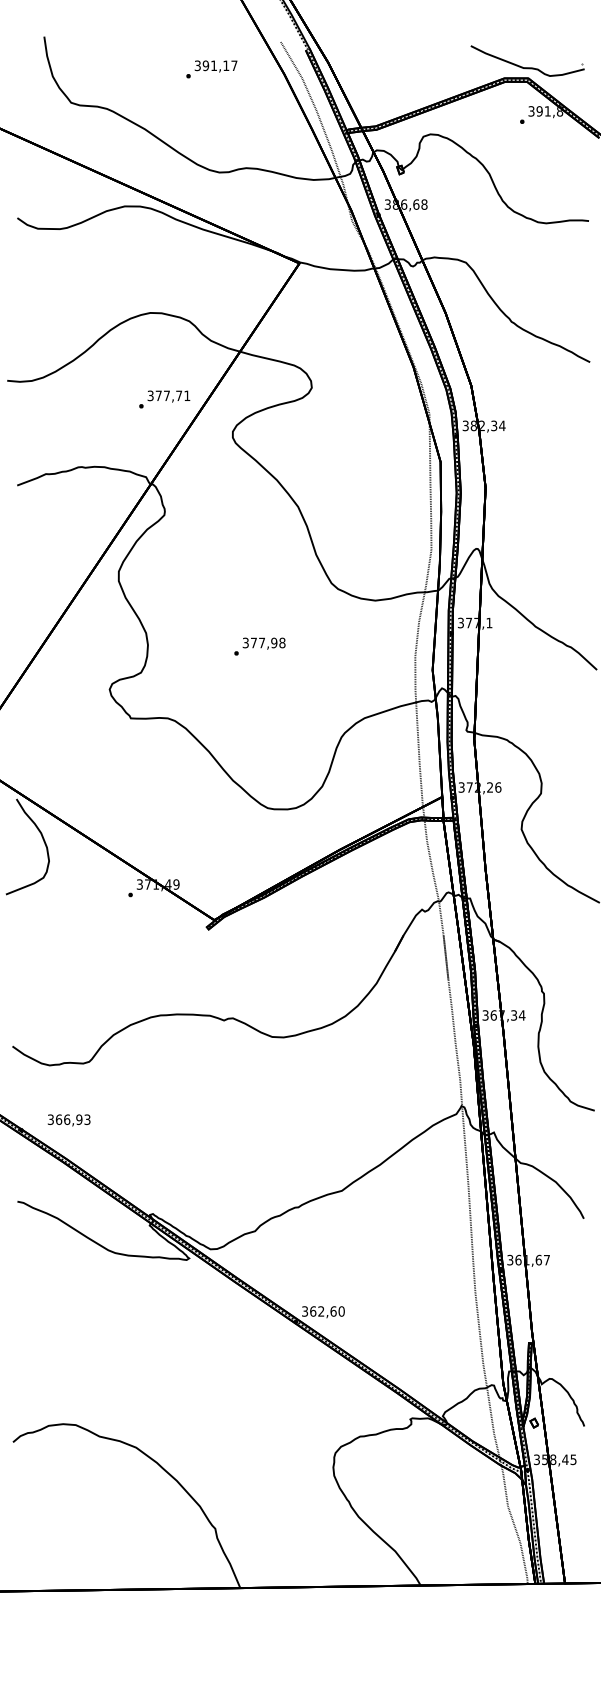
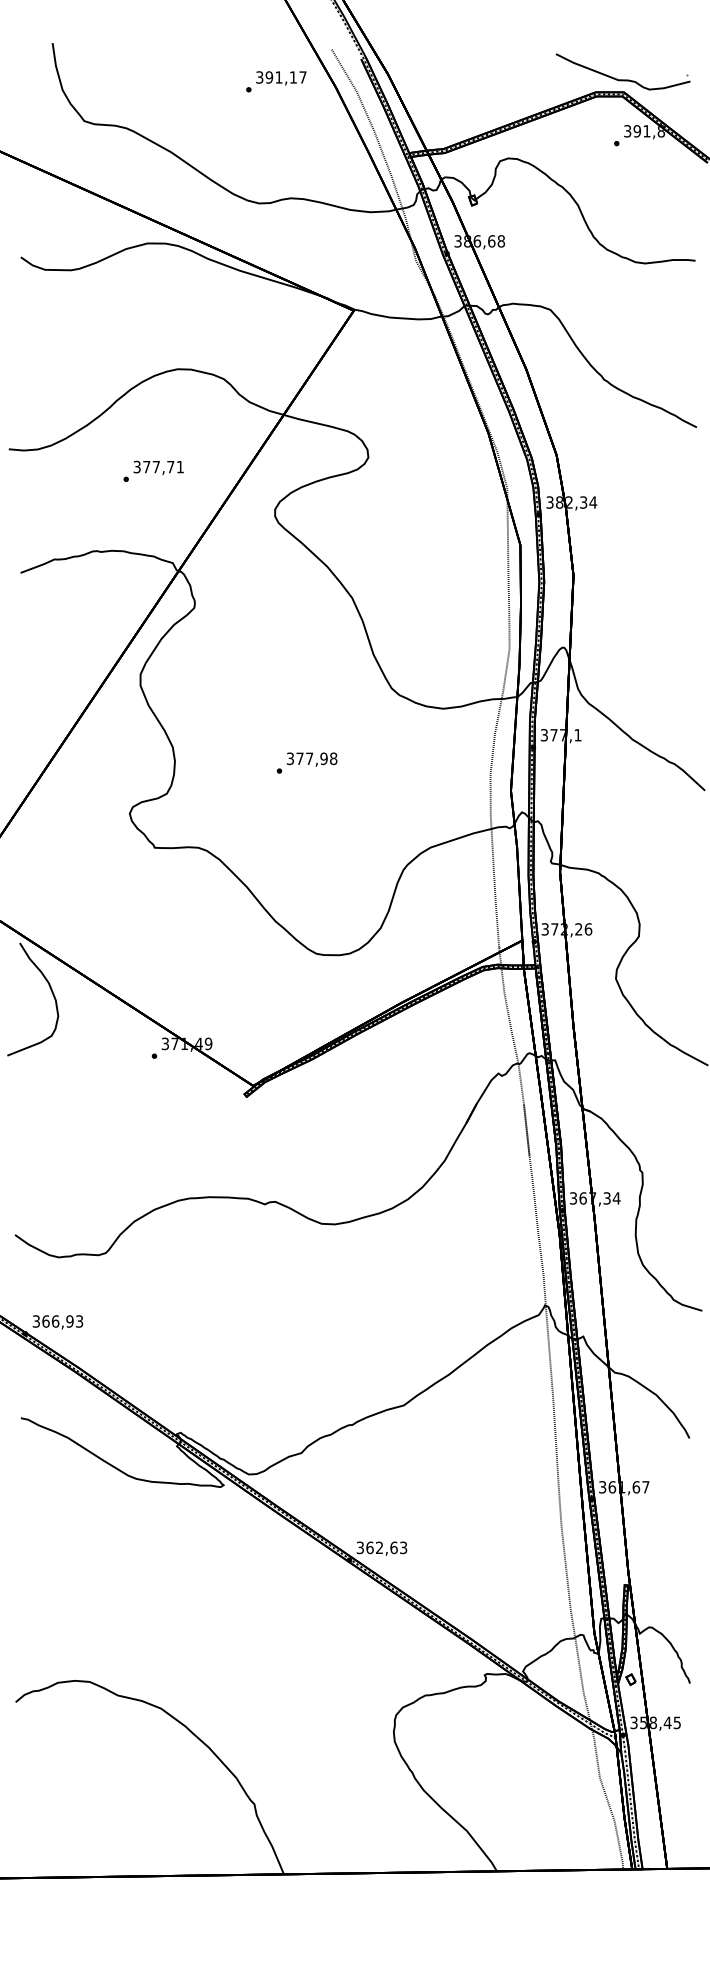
text: (211, 69) -> (276, 81), moved
text: (164, 398) -> (153, 470), moved
text: (68, 1120) -> (57, 1322), moved
text: (341, 1311) -> (403, 1547), 362,60 -> 362,63

